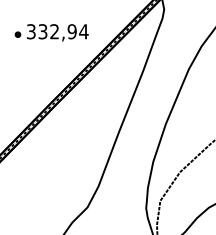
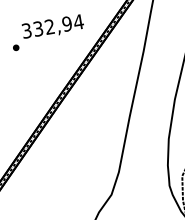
part: (17, 34) -> (15, 47), moved

